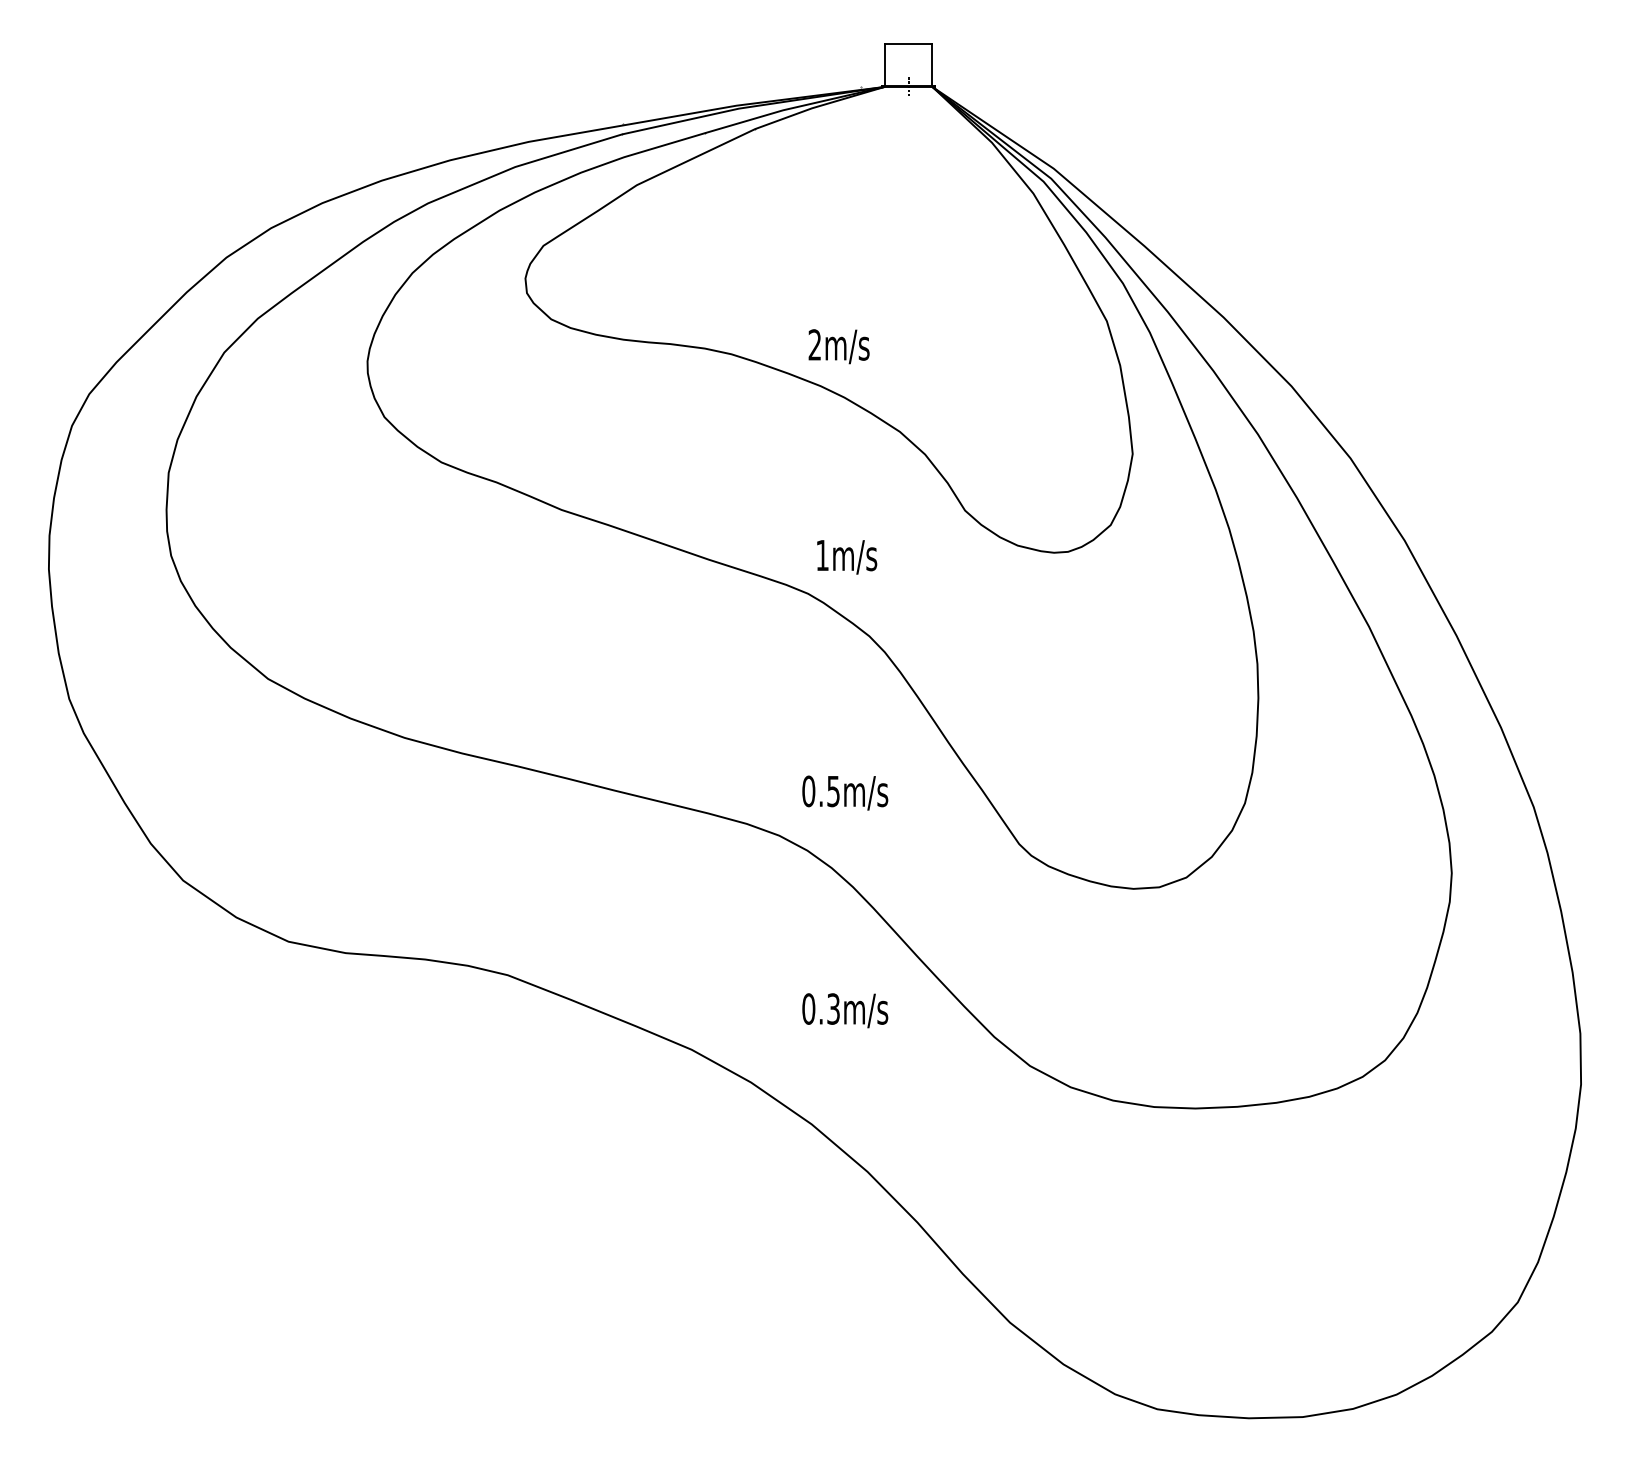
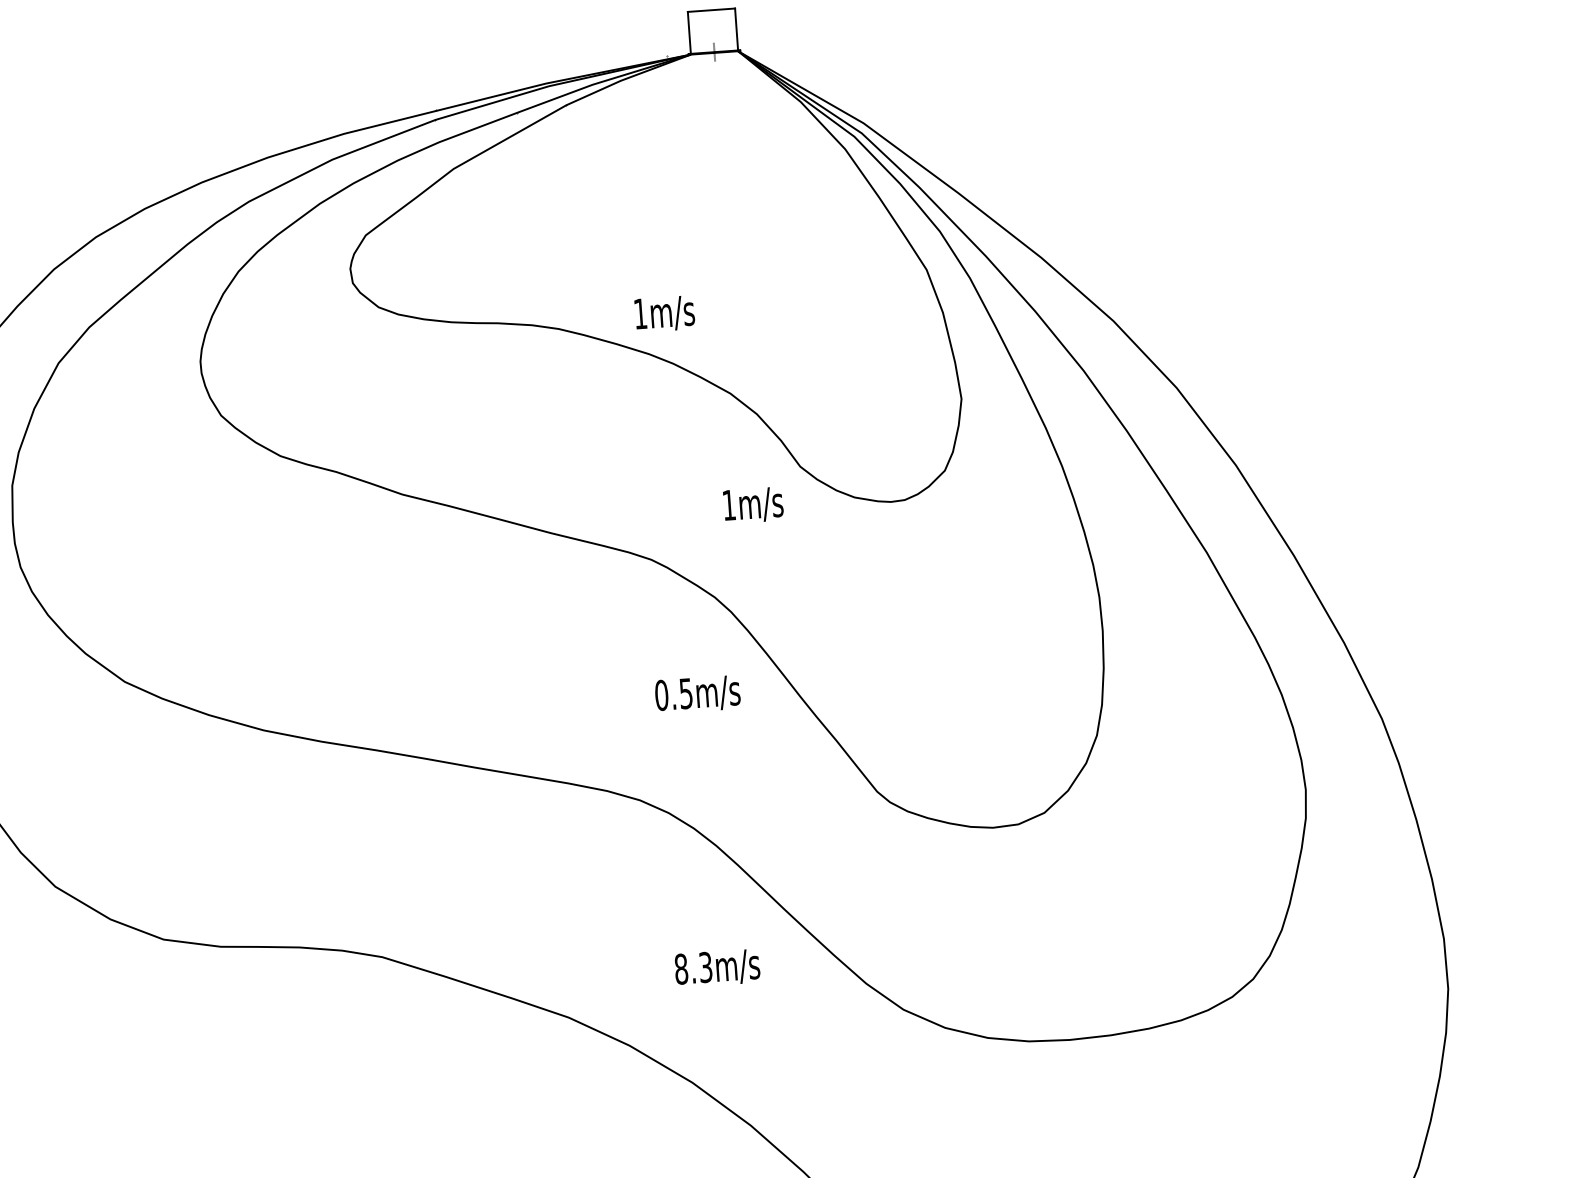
text: (814, 344) -> (640, 313), 2m/s -> 1m/s
text: (847, 557) -> (753, 505), moved
text: (845, 792) -> (698, 693), moved
text: (808, 1009) -> (681, 969), 0.3m/s -> 8.3m/s

